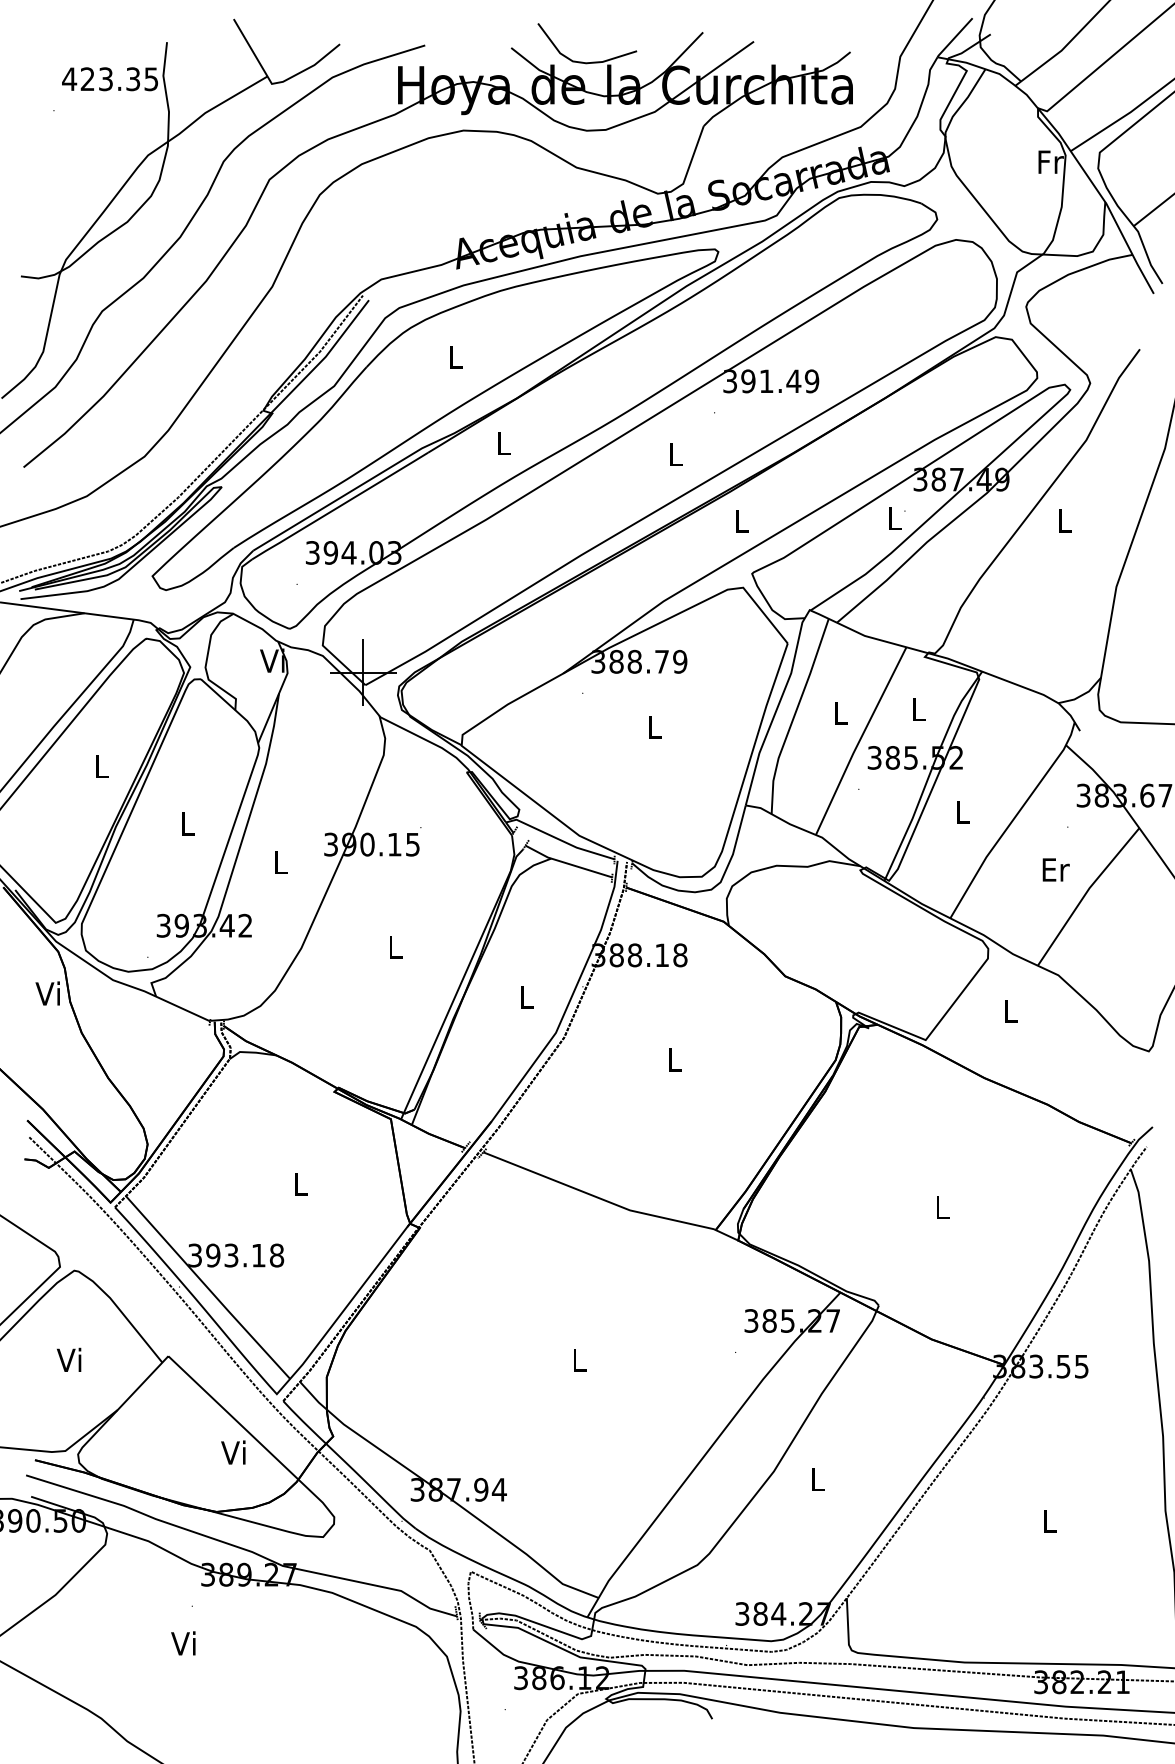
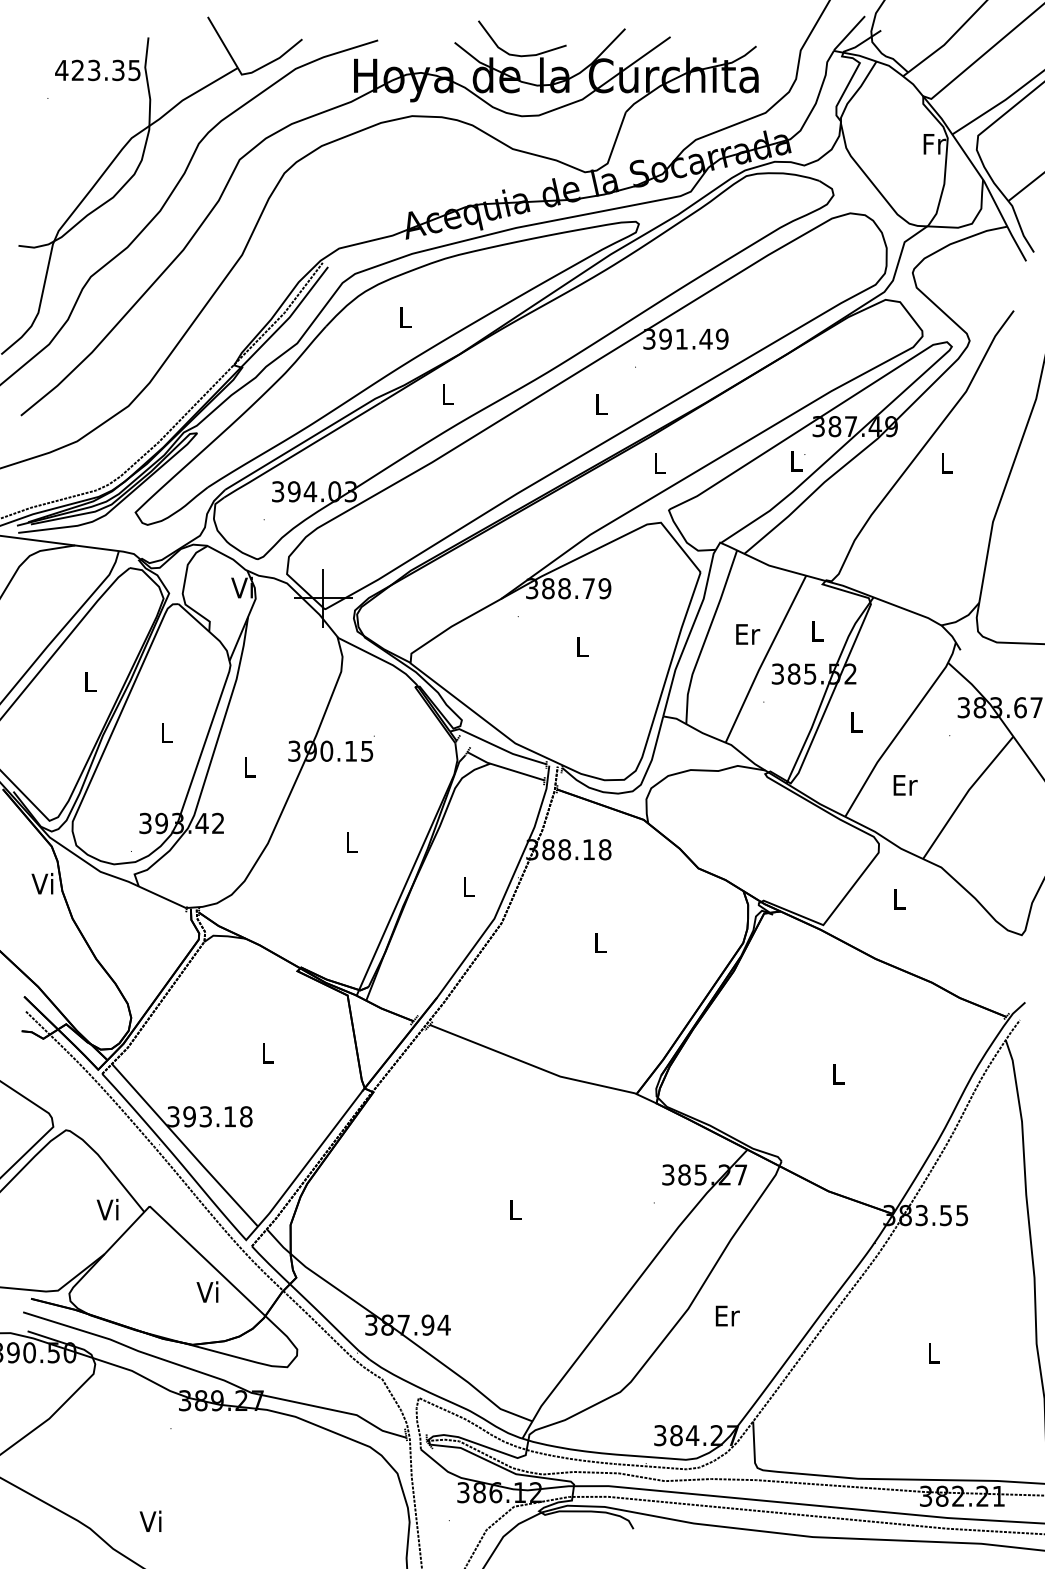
text: (840, 712) -> (747, 633), L -> Er
text: (1055, 869) -> (904, 784), moved
text: (69, 1359) -> (107, 1209), moved
text: (817, 1479) -> (727, 1315), L -> Er
text: (183, 1643) -> (150, 1521), moved

